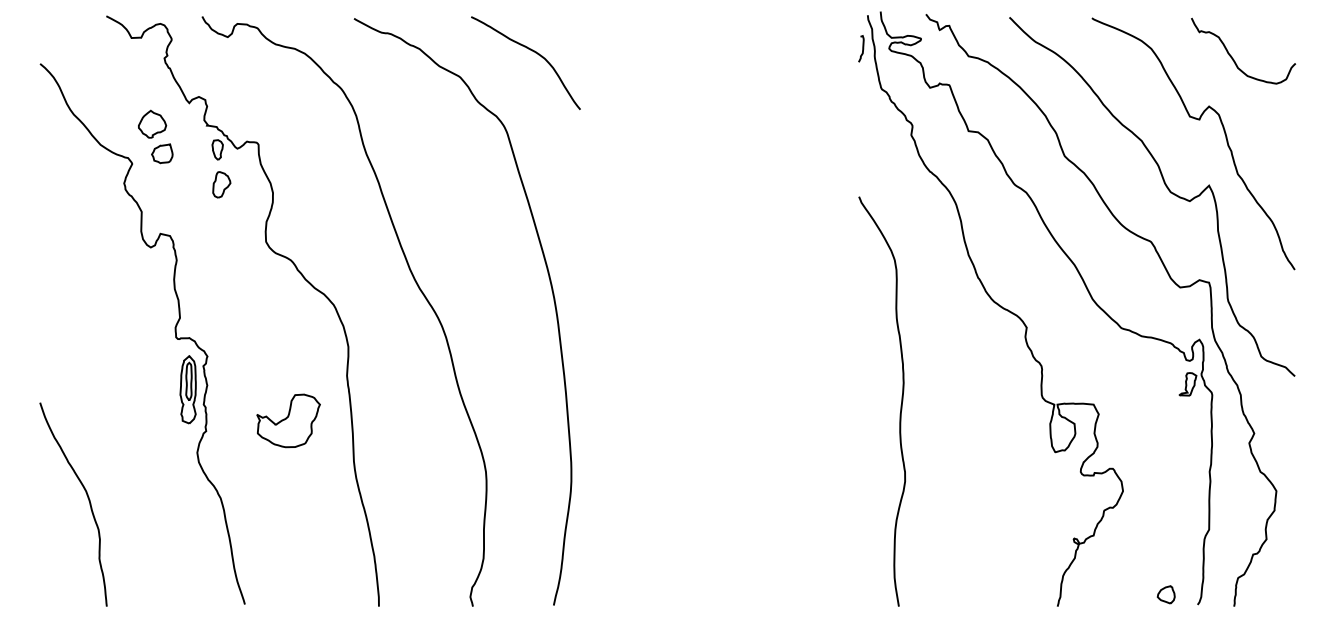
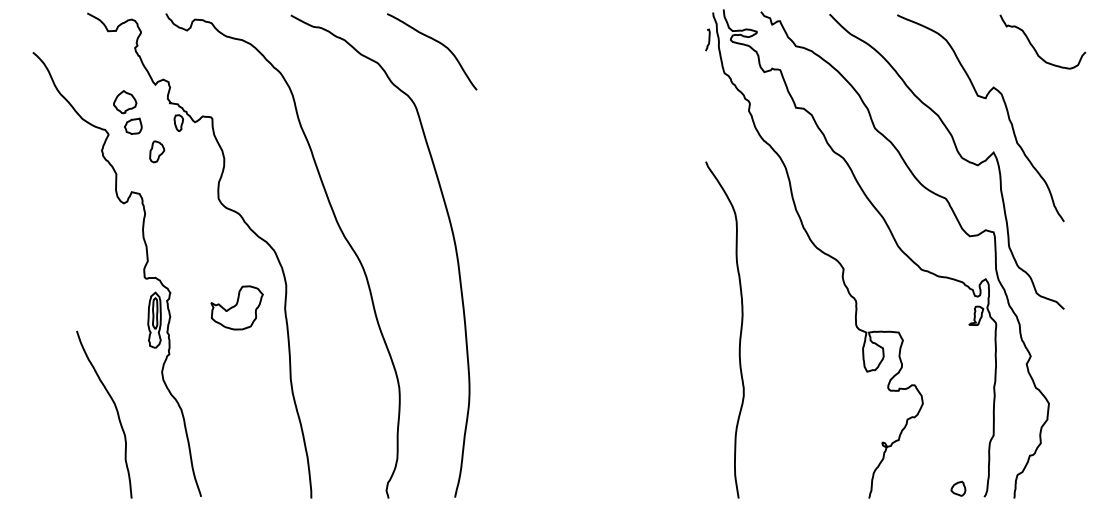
curve: (1232, 55) -> (1033, 45), moved
part: (222, 184) -> (157, 151), moved
part: (287, 420) -> (236, 307), moved
curve: (87, 498) -> (115, 409), moved

